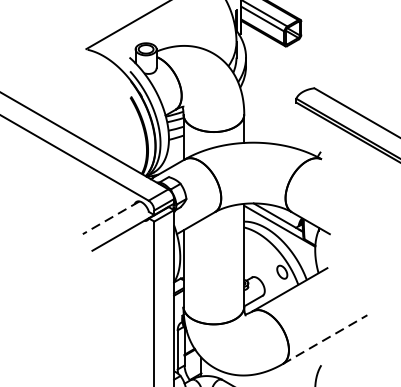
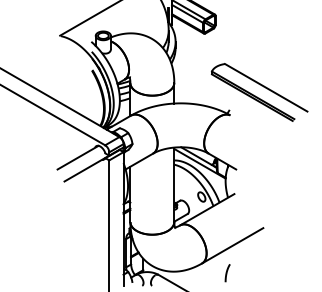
line: (111, 217) -> (78, 157), dashed -> solid
line: (326, 339) -> (233, 245), dashed -> solid

